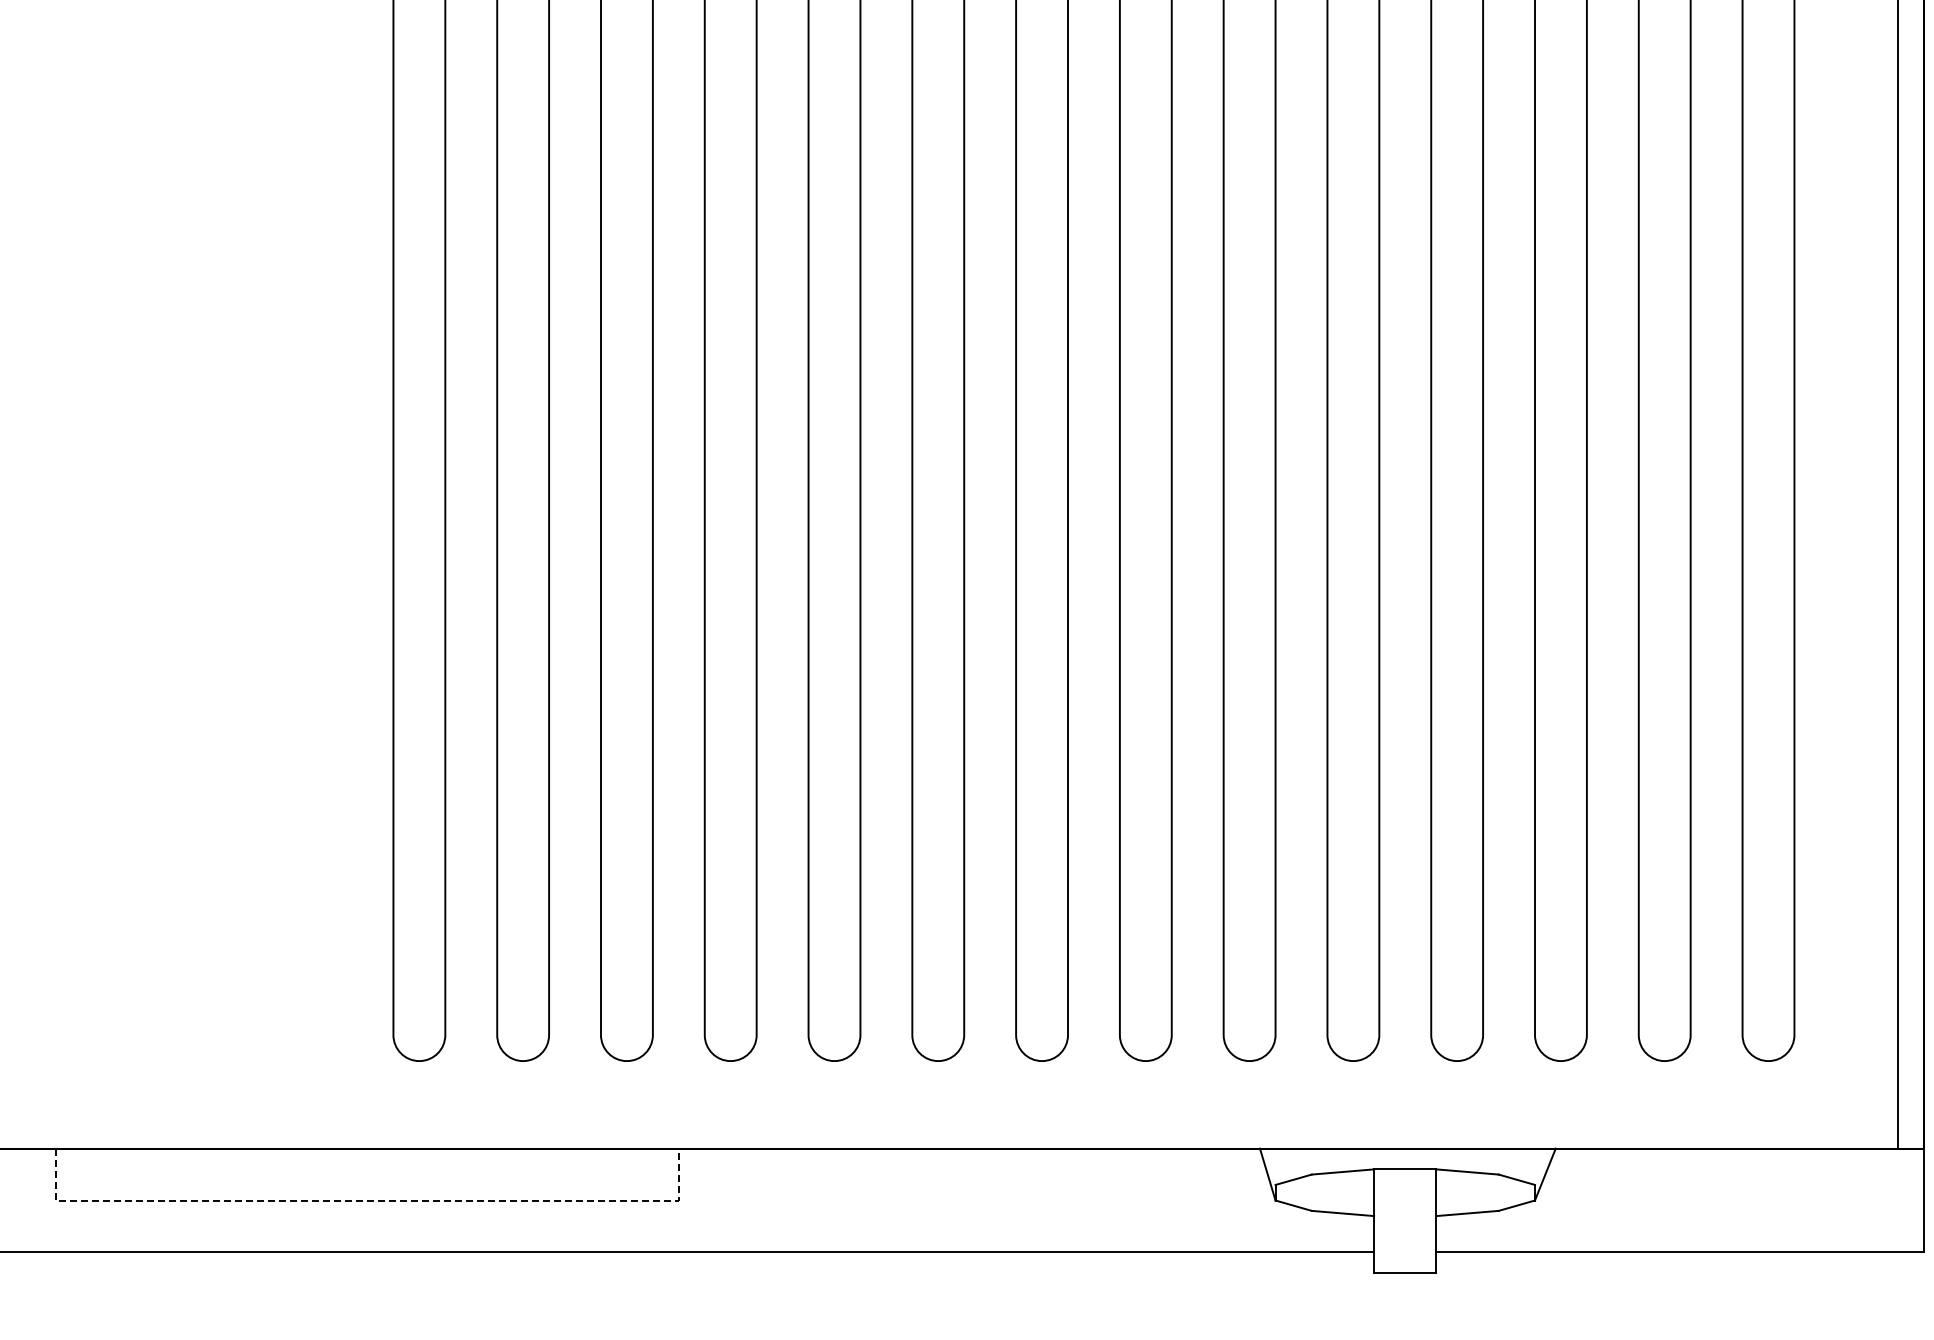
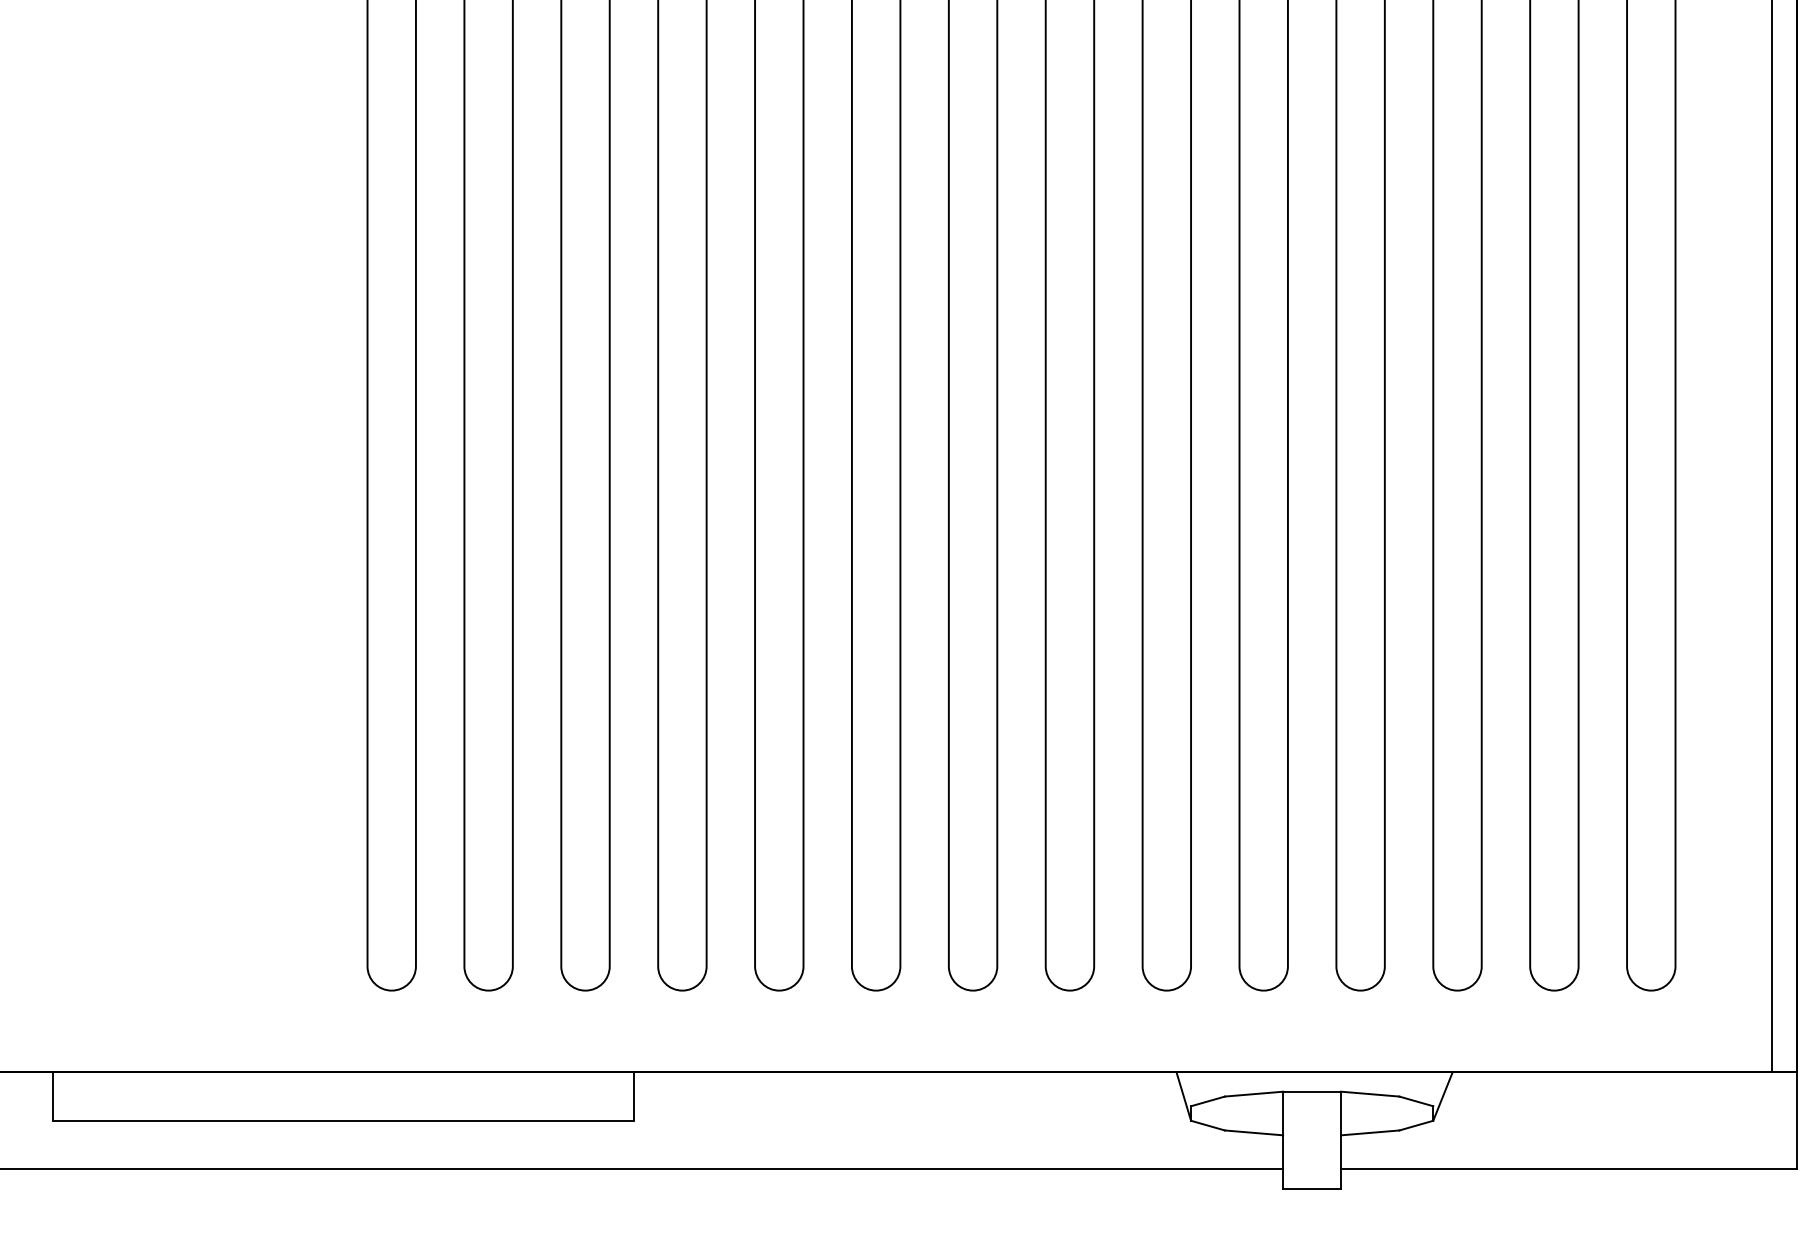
line: (367, 1200) -> (343, 1120), dashed -> solid

